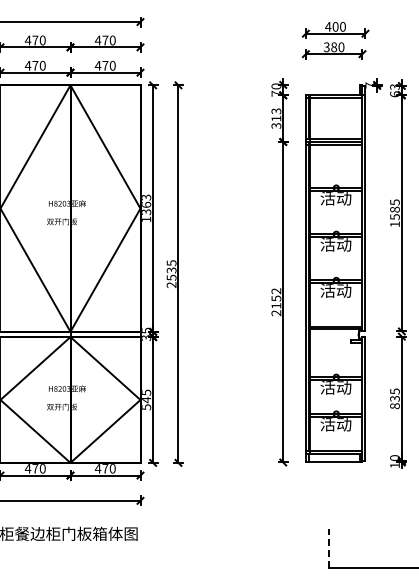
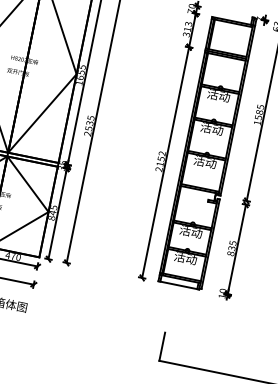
text: (146, 204) -> (81, 72), 1363 -> 1655
text: (146, 407) -> (51, 218), 545 -> 845
line: (328, 548) -> (162, 346), dashed -> solid

